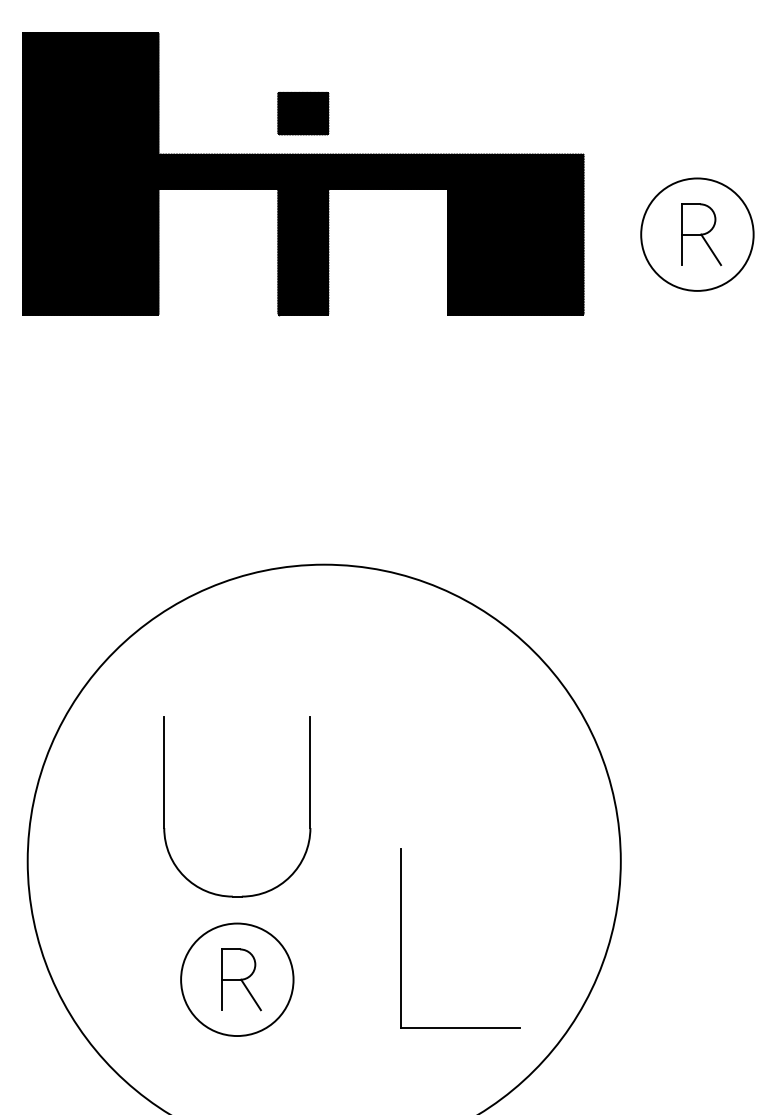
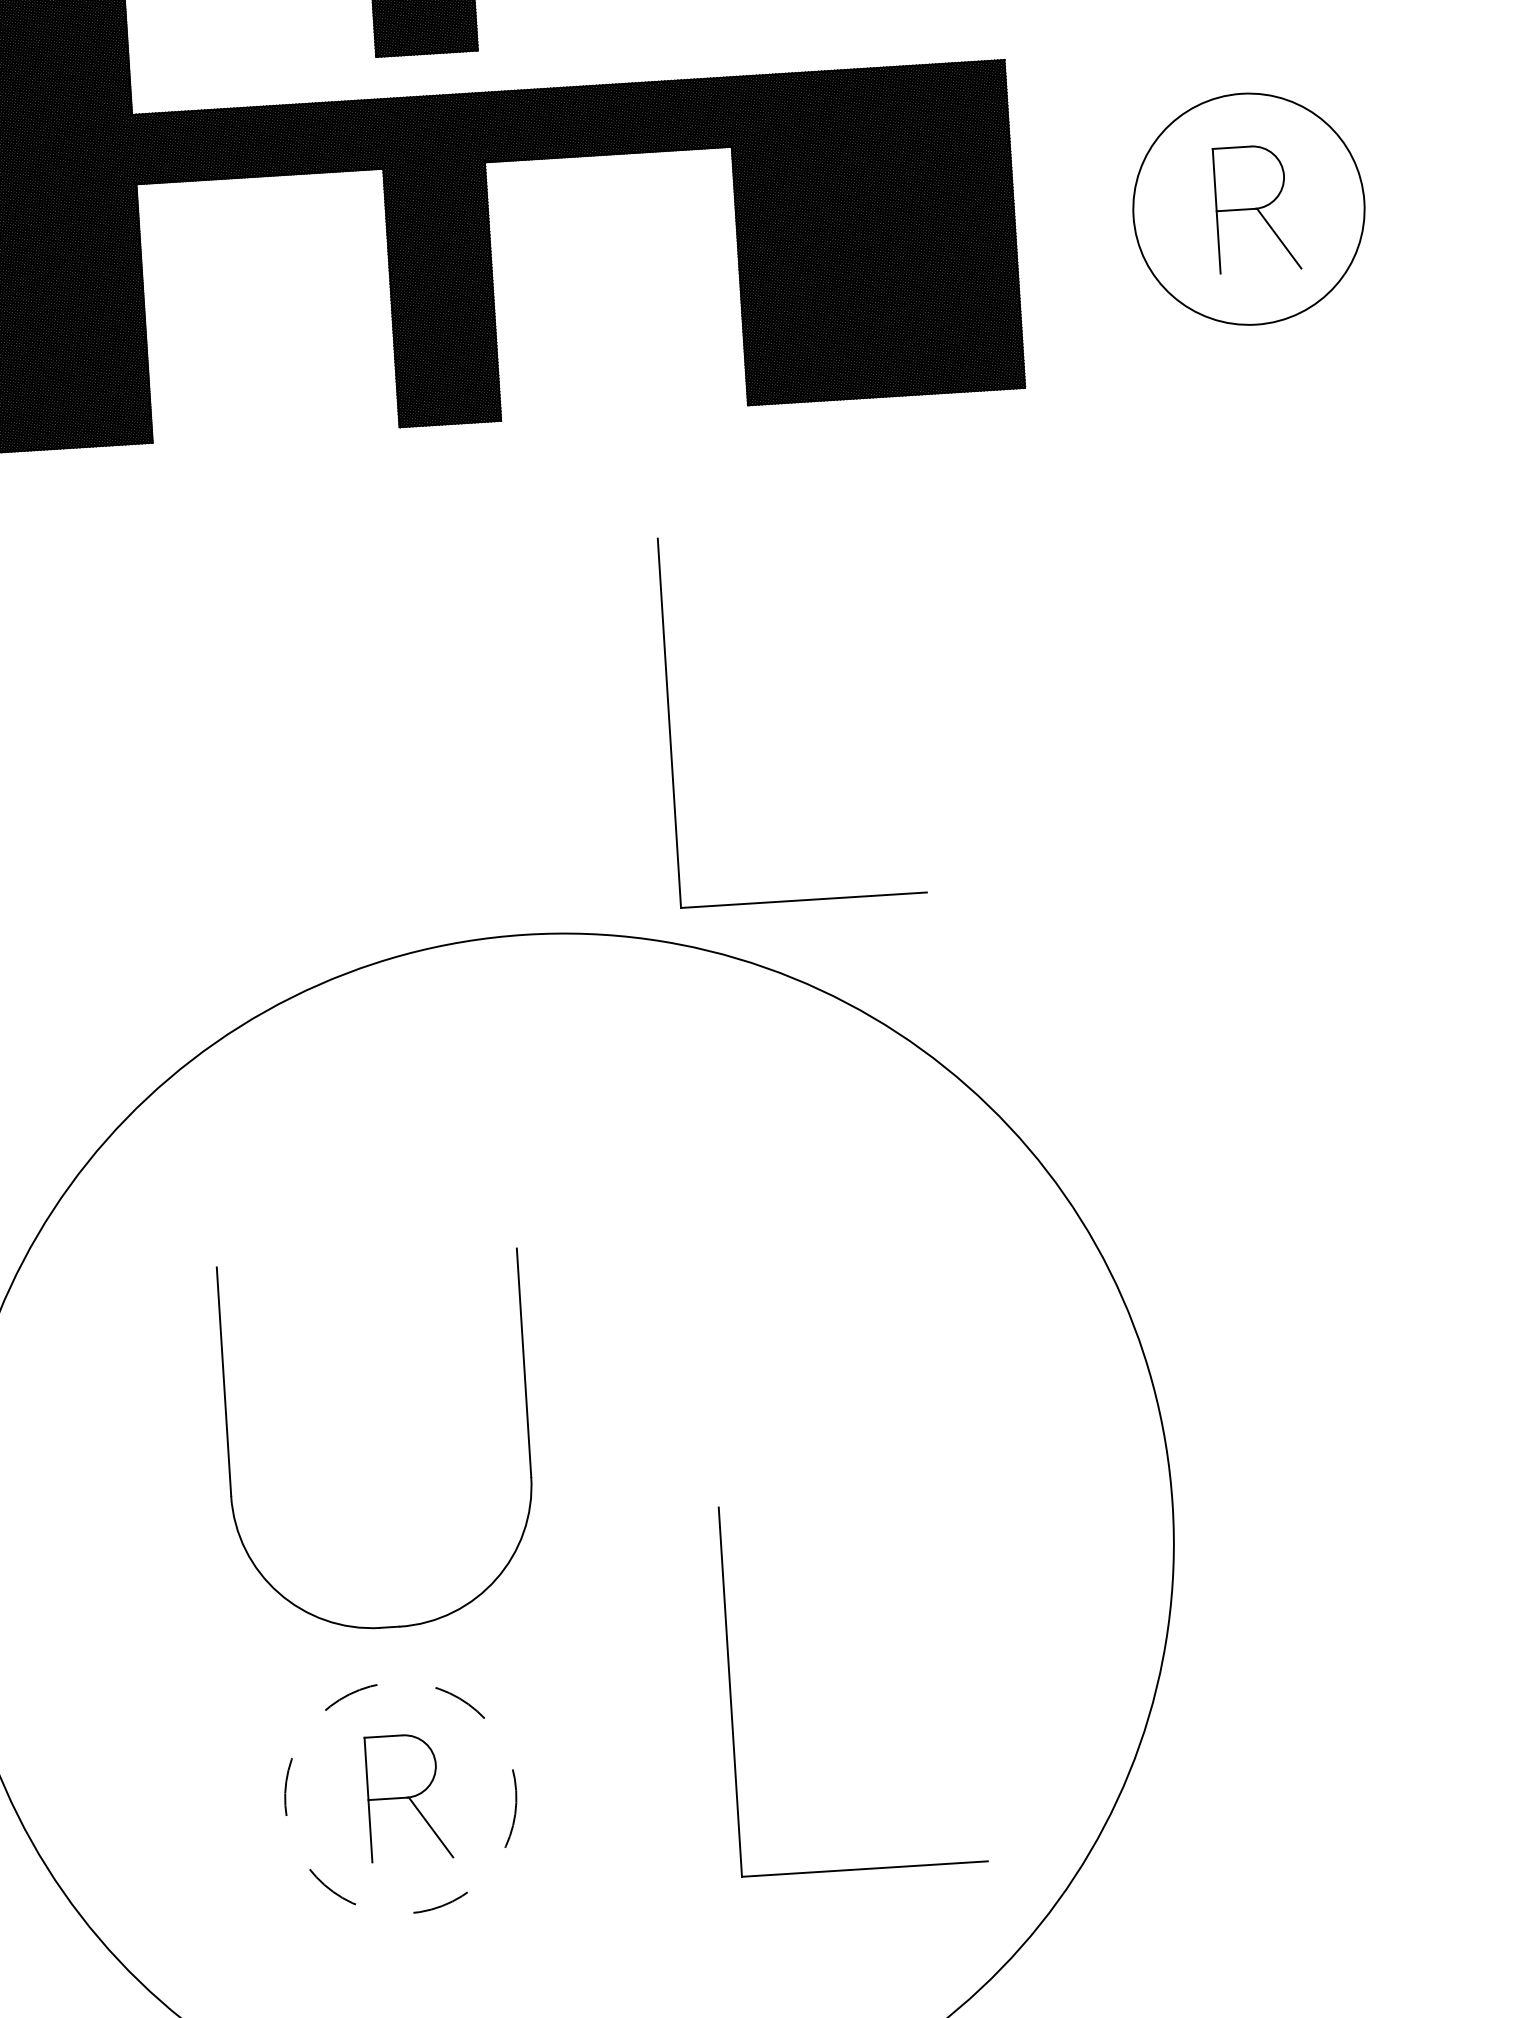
part: (401, 466) -> (671, 723), added
circle: (237, 979) -> (401, 1797), solid -> dashed

